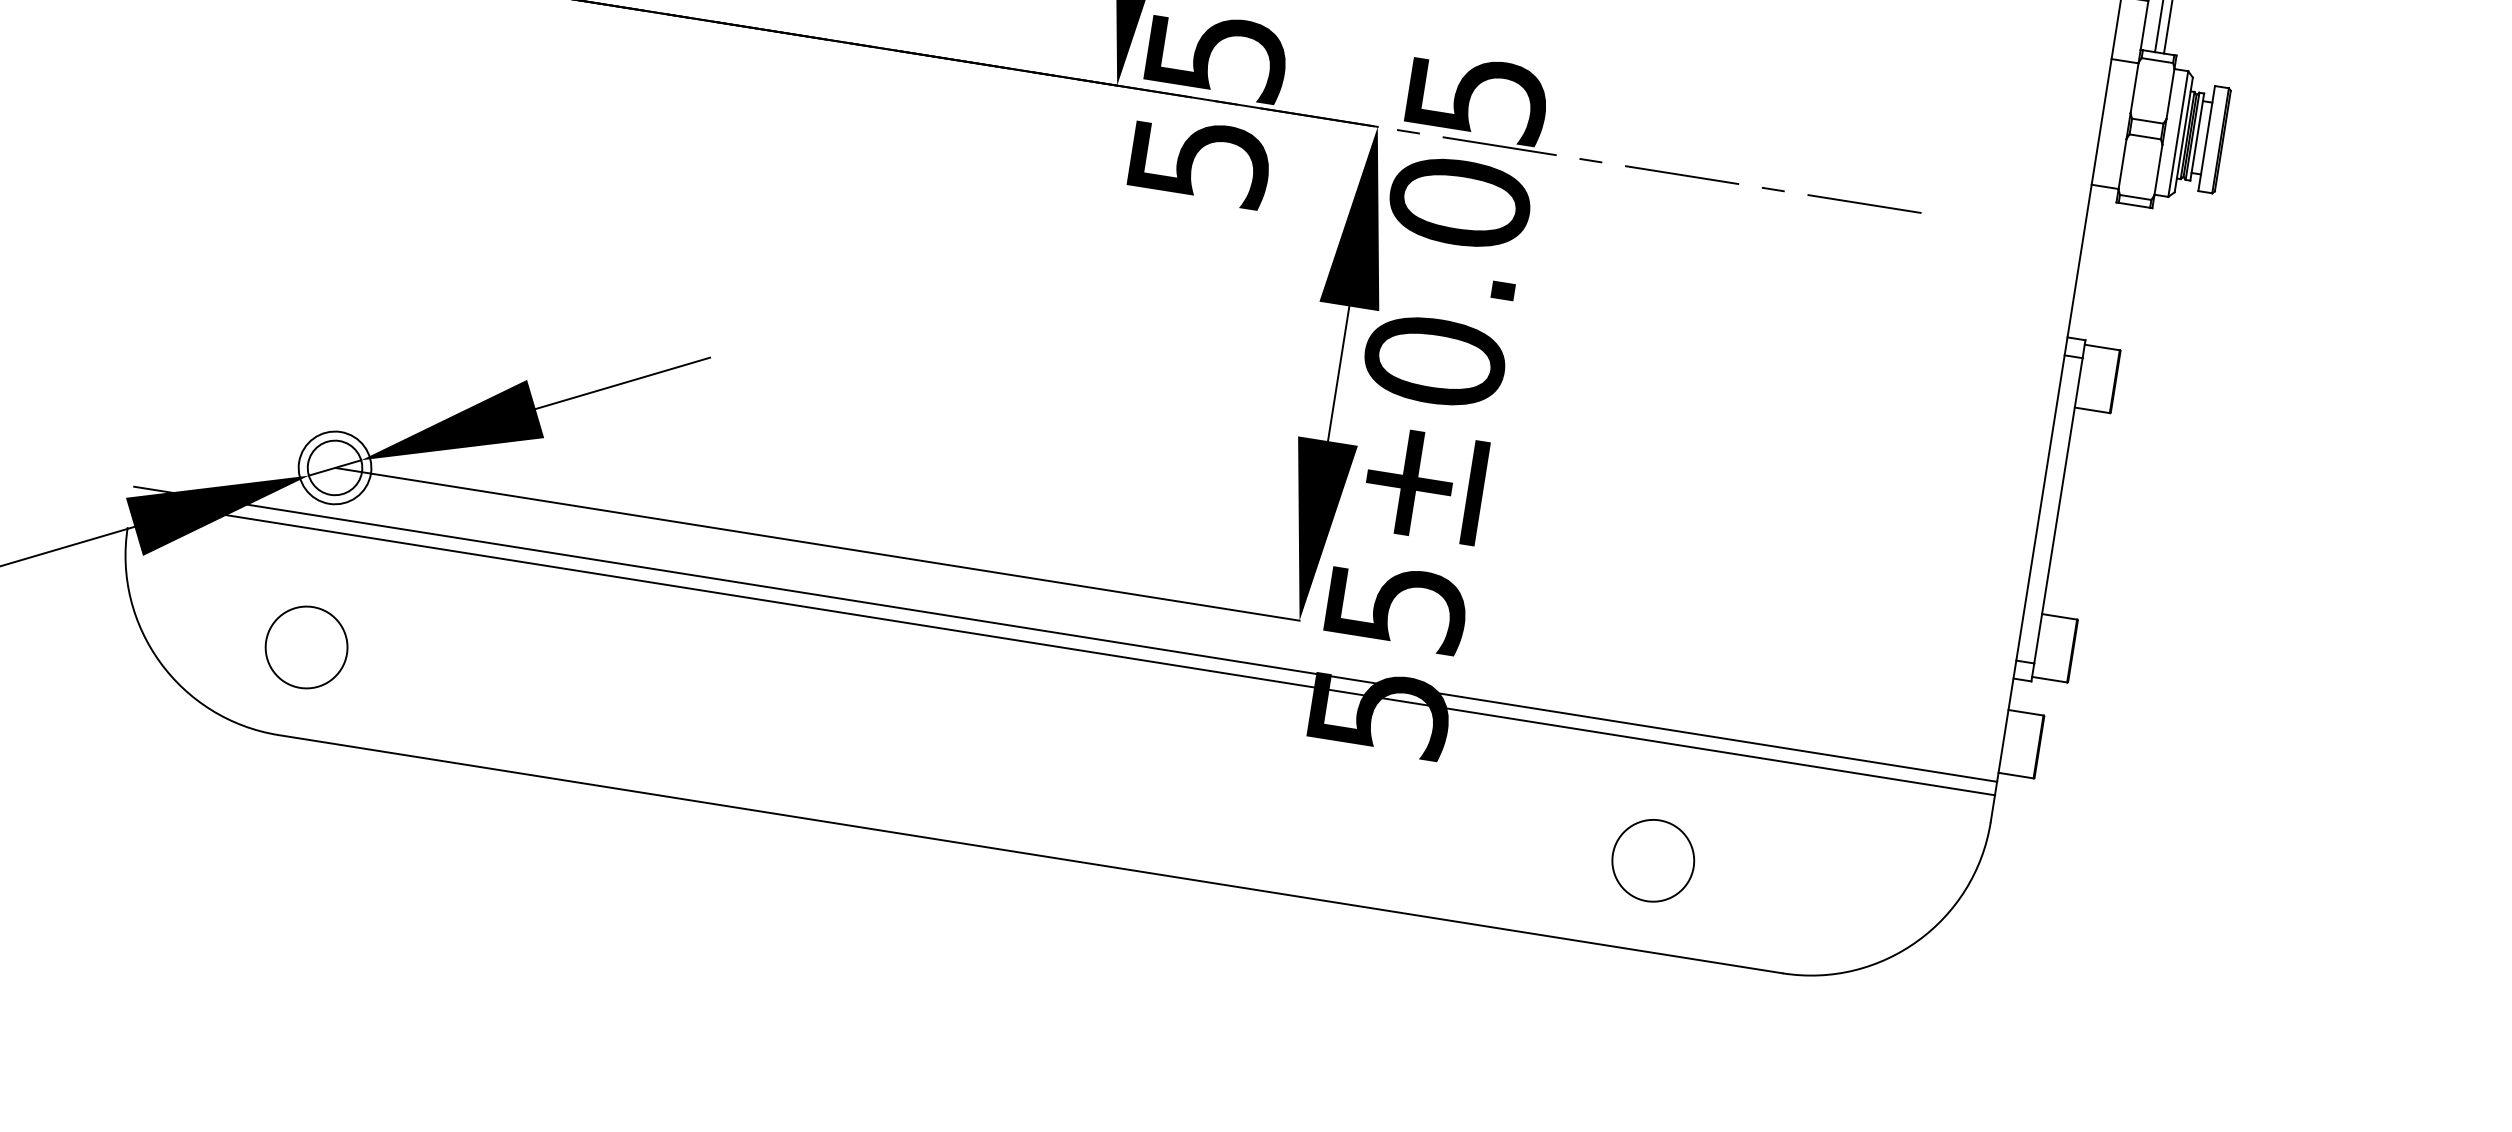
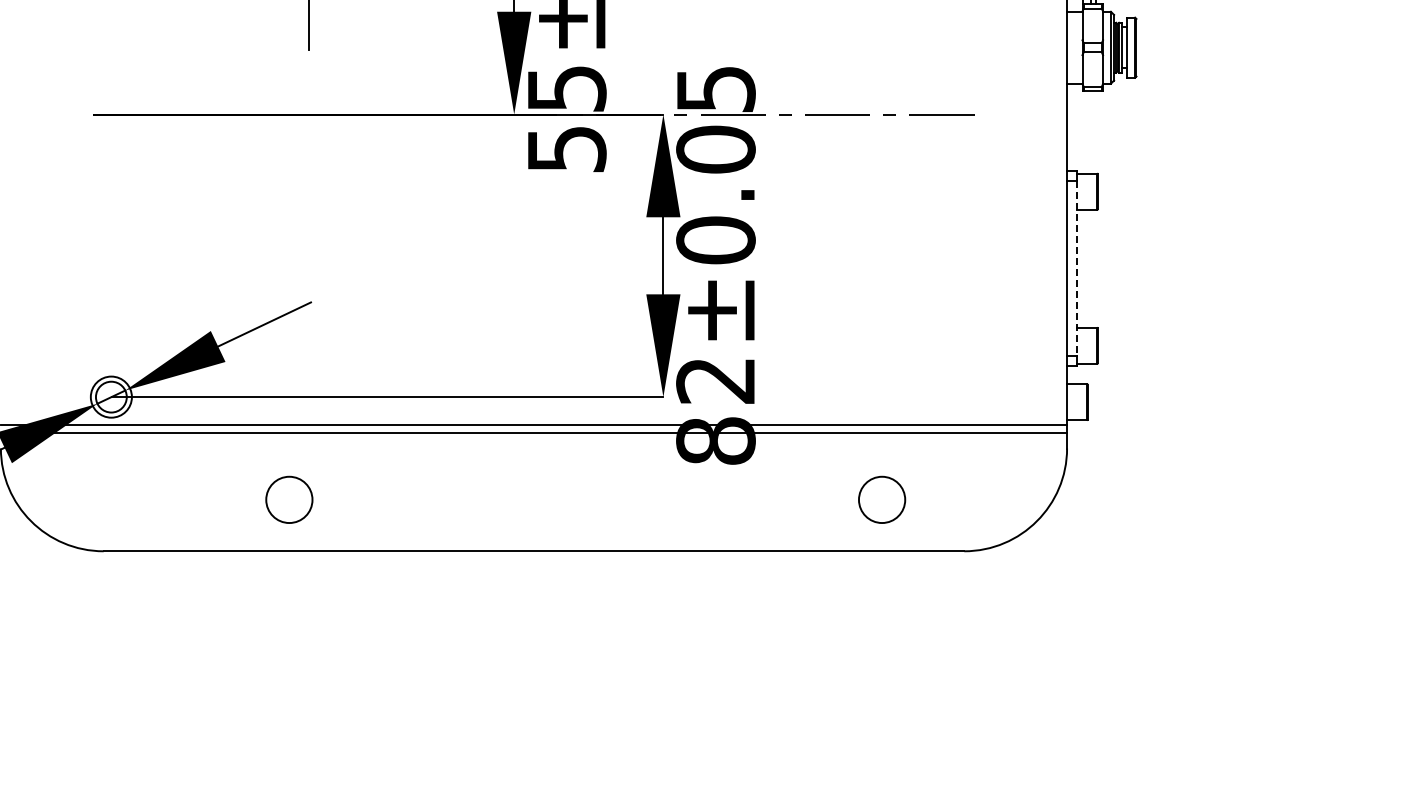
line: (2058, 512) -> (1077, 269), solid -> dashed
circle: (306, 646) -> (289, 499), moved
text: (1386, 660) -> (715, 411), 55±0.05 -> 82±0.05

